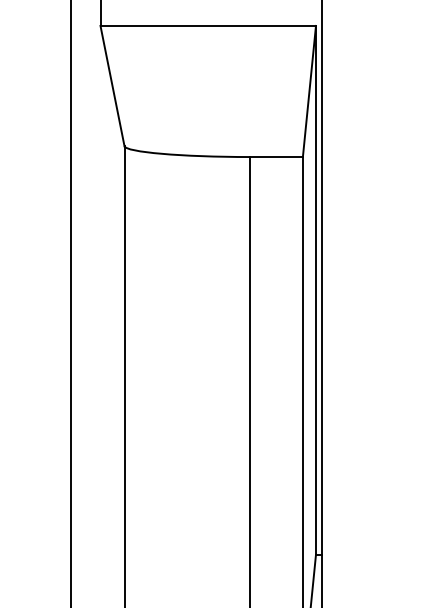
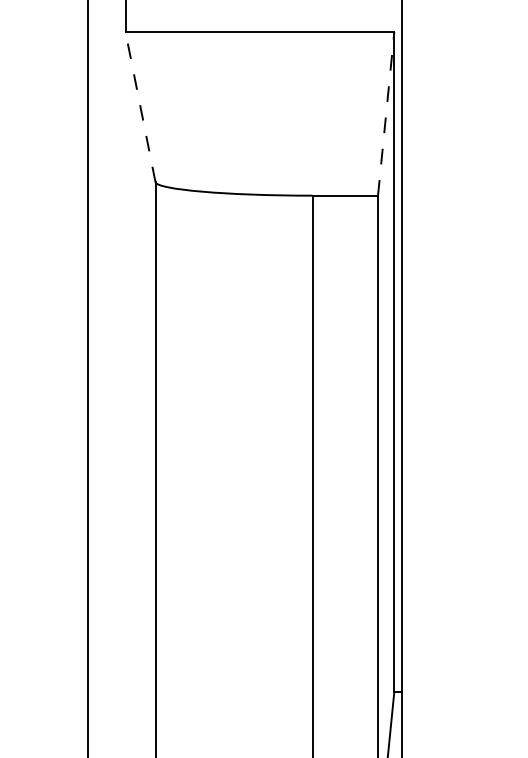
line: (112, 85) -> (140, 106), solid -> dashed
line: (309, 91) -> (386, 113), solid -> dashed

